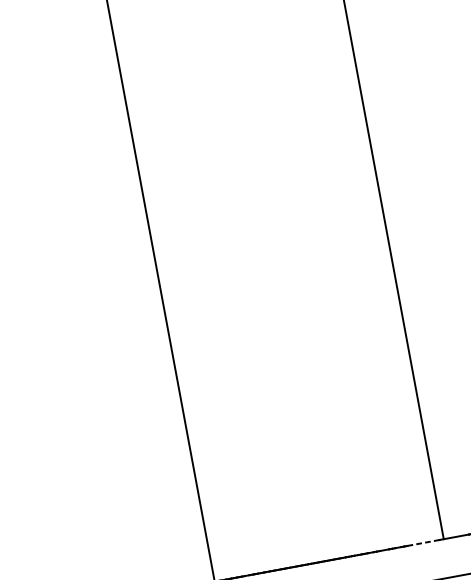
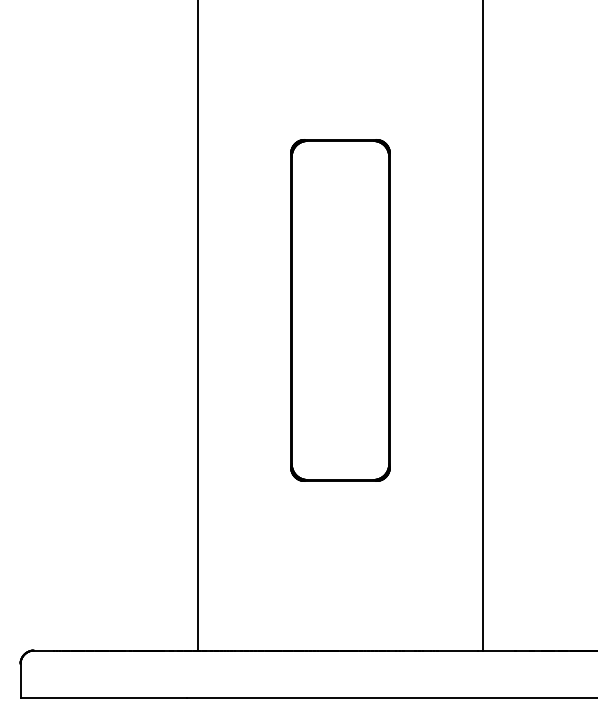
part: (278, 288) -> (340, 310), added
line: (422, 543) -> (457, 650), dashed -> solid

